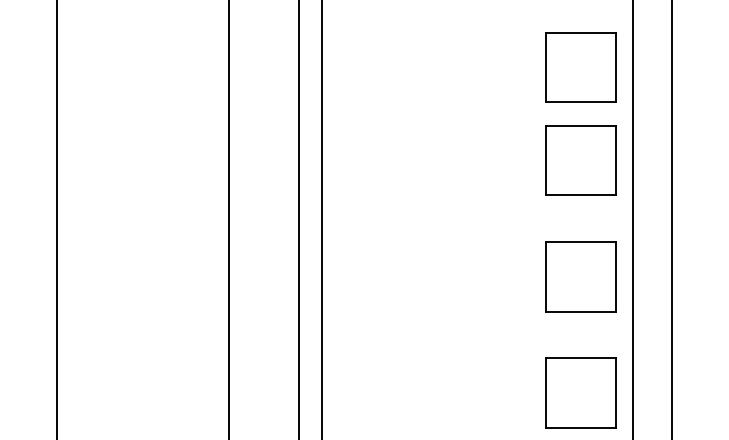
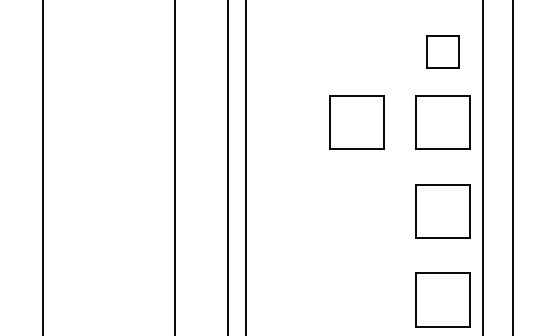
part: (580, 67) -> (442, 51), size x0.6
part: (467, 160) -> (356, 122), added

